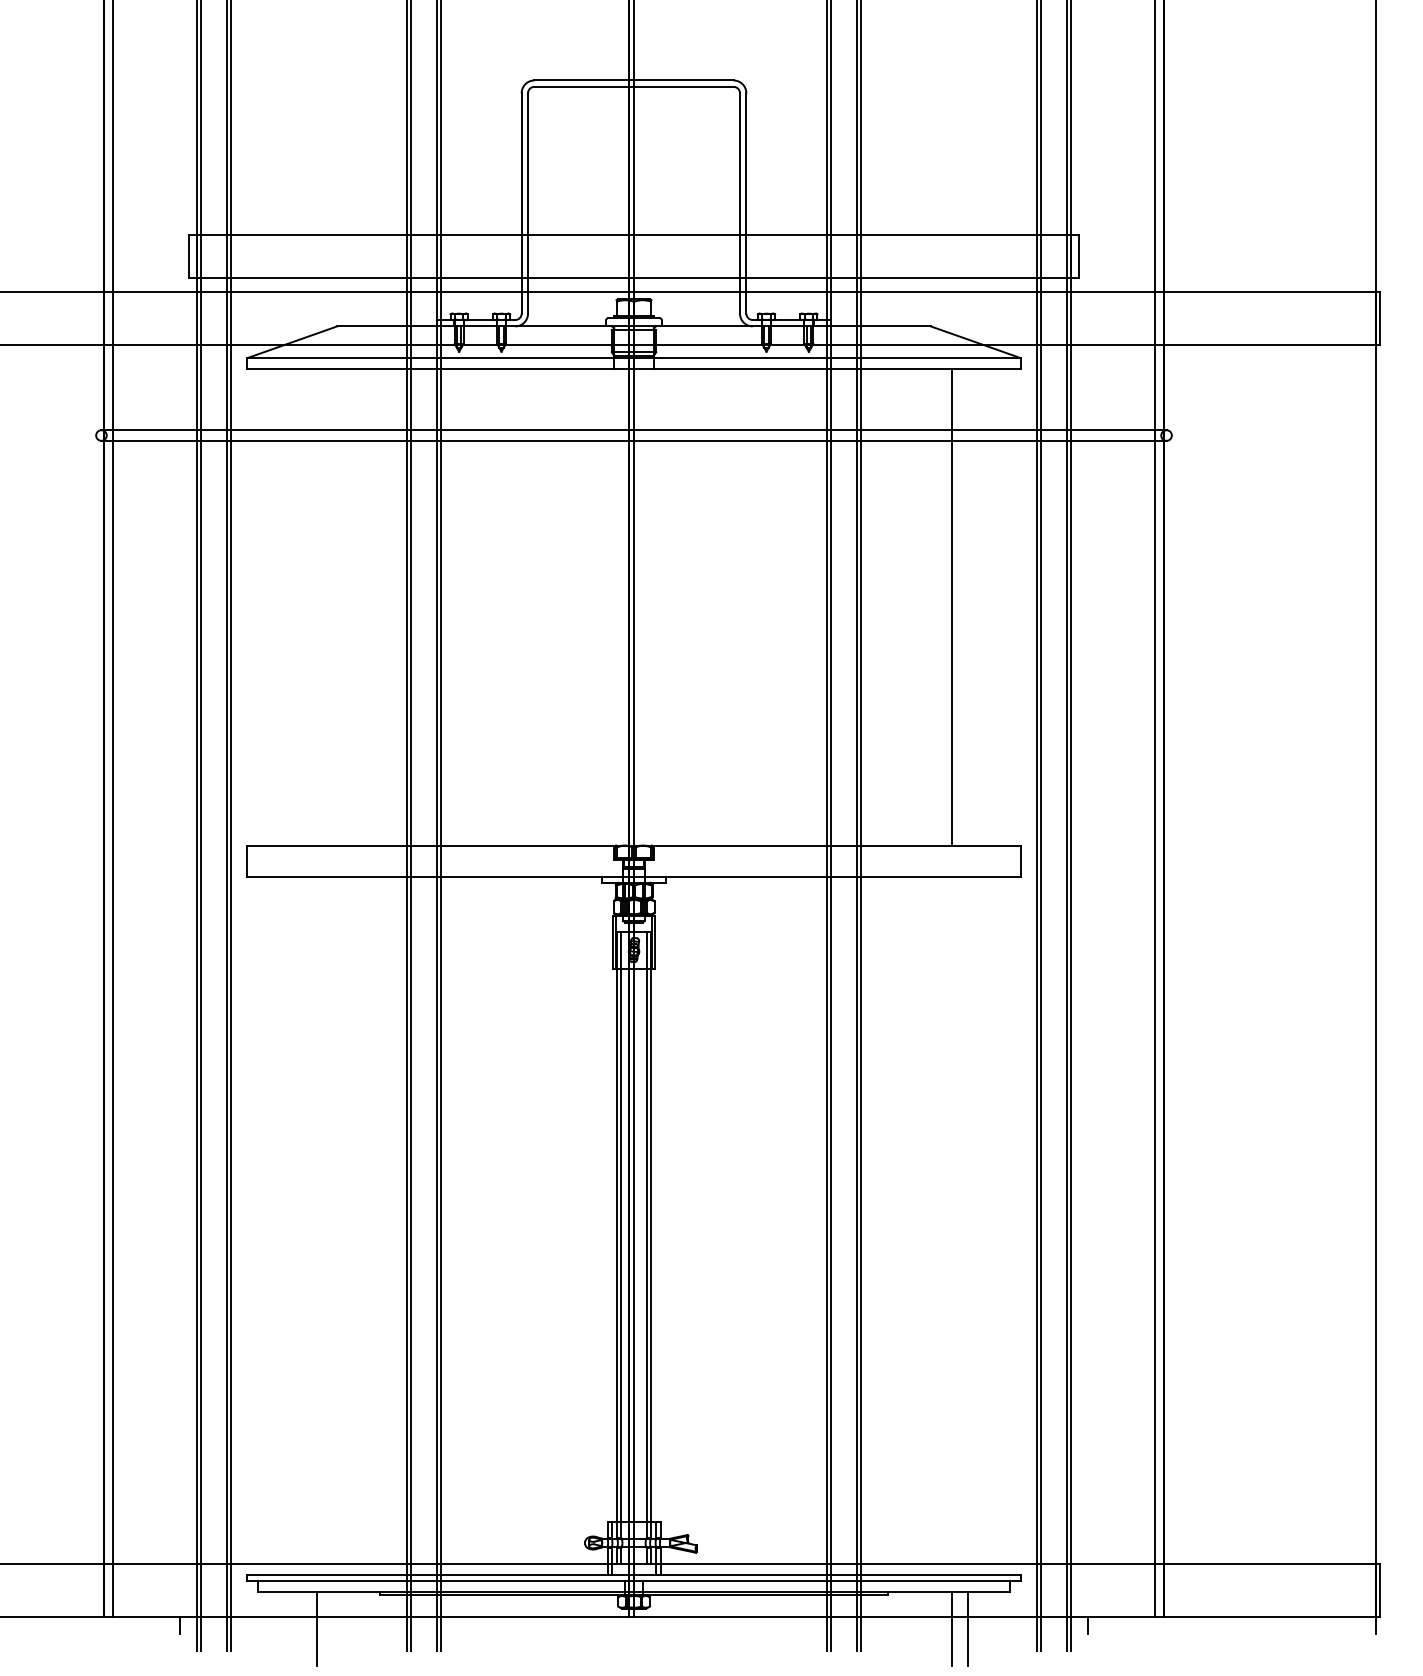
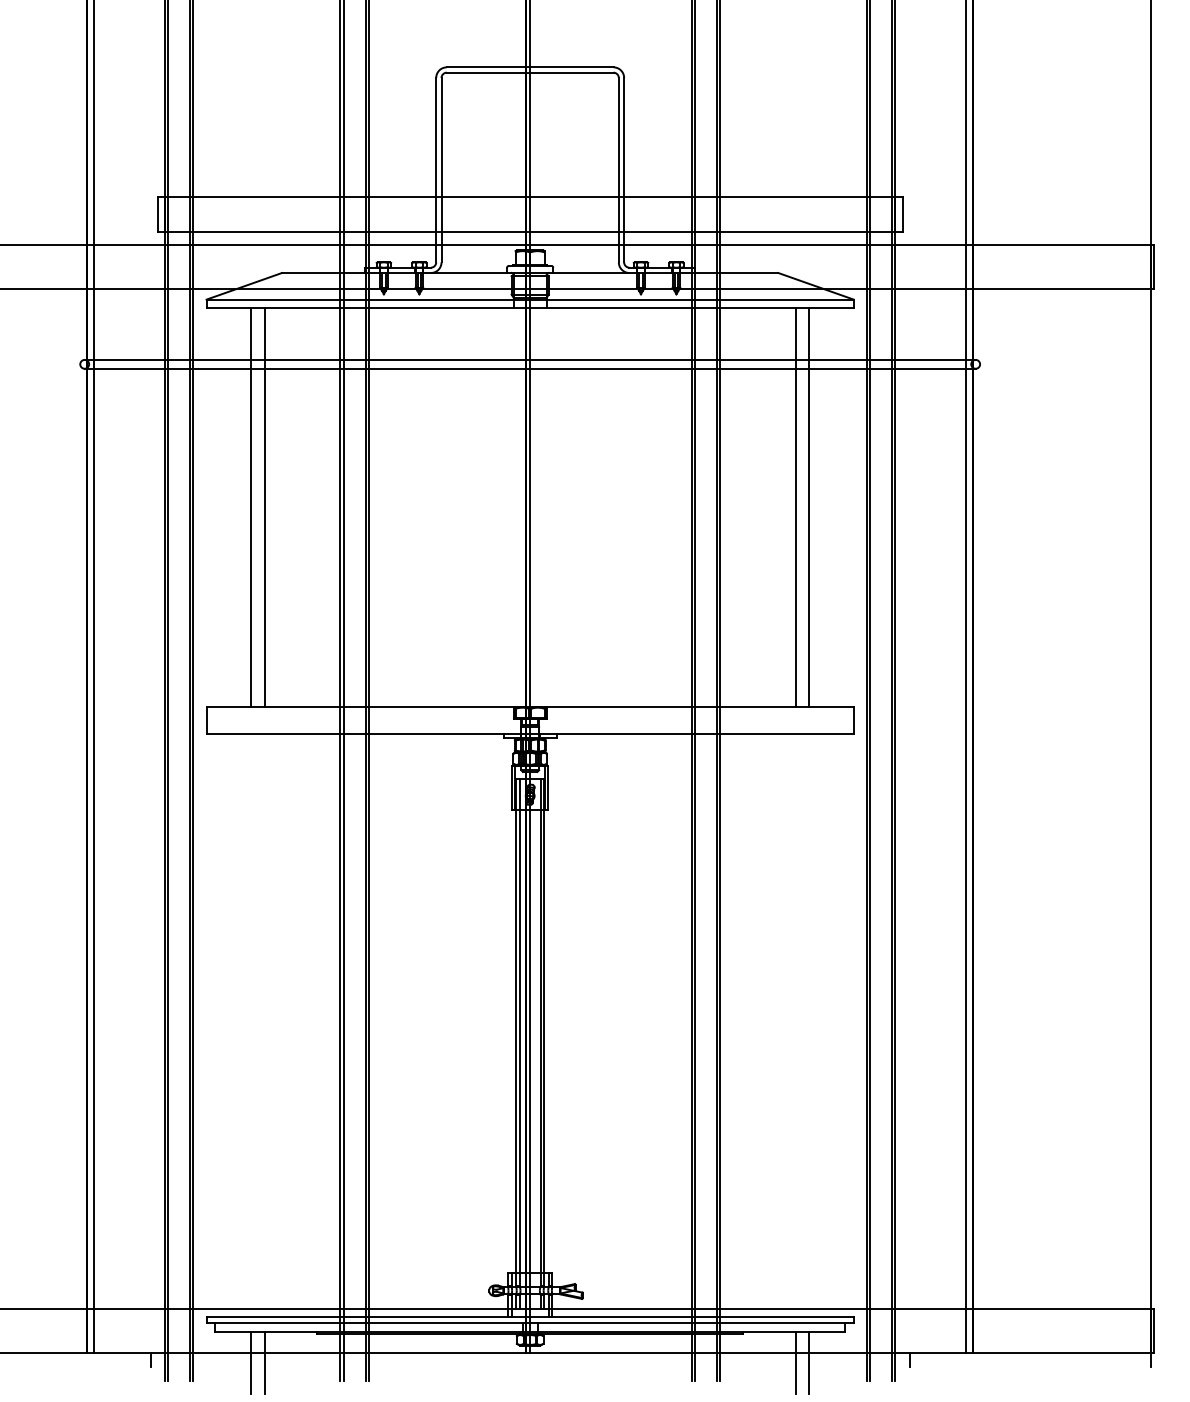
line: (300, 606) -> (251, 507), added
line: (316, 606) -> (264, 507), added
line: (967, 606) -> (809, 507), added
line: (300, 1628) -> (251, 1362), added

